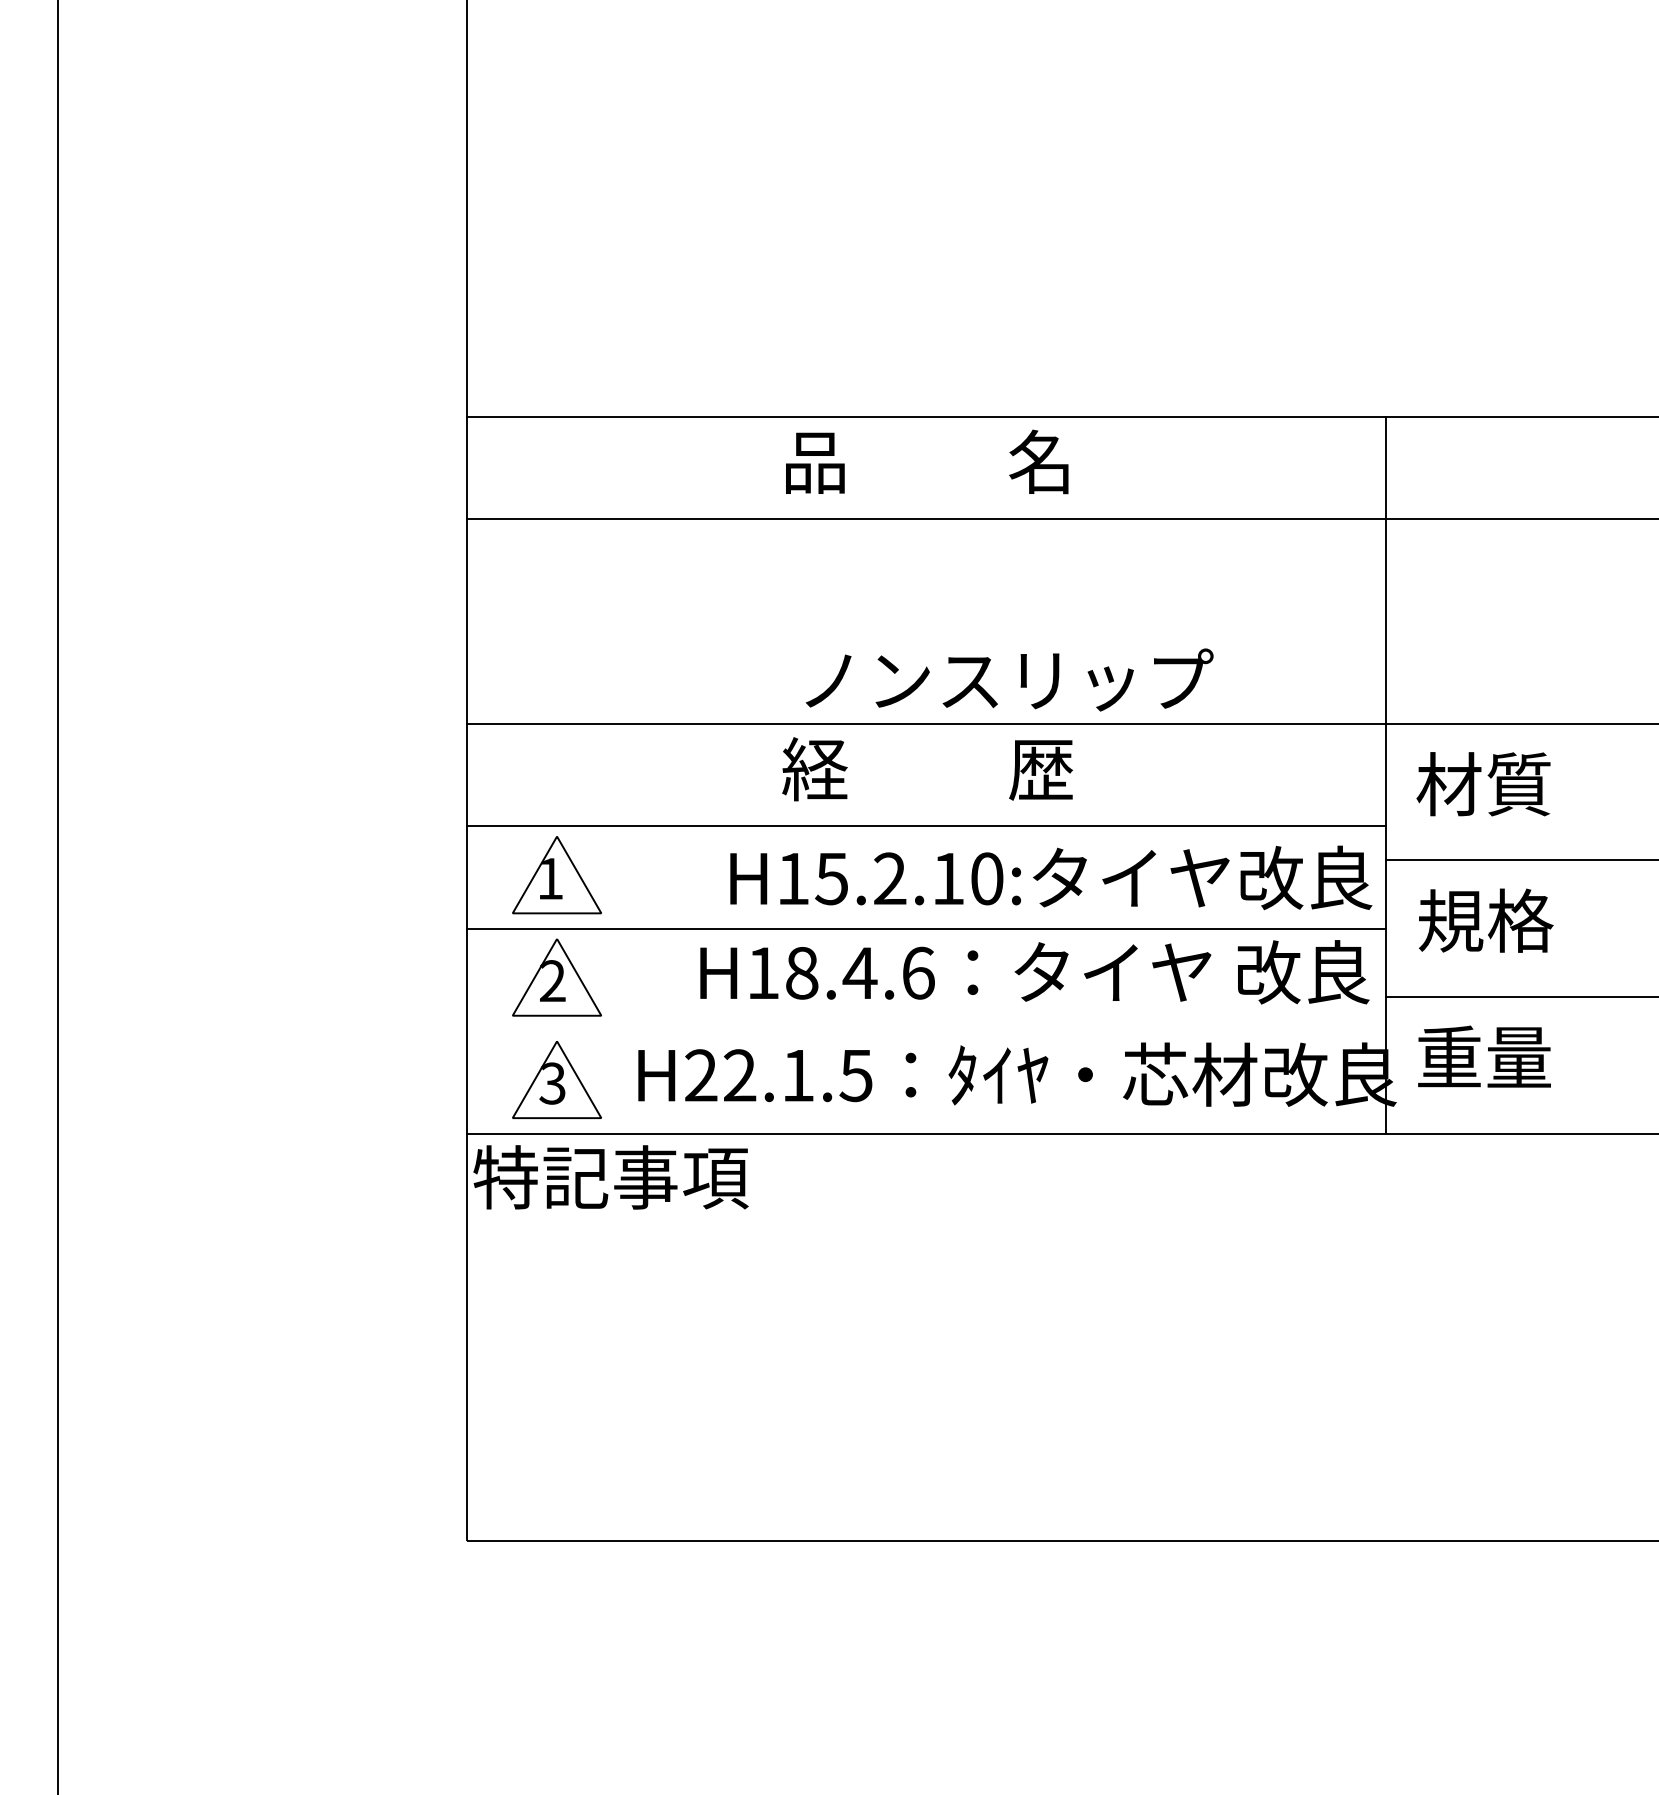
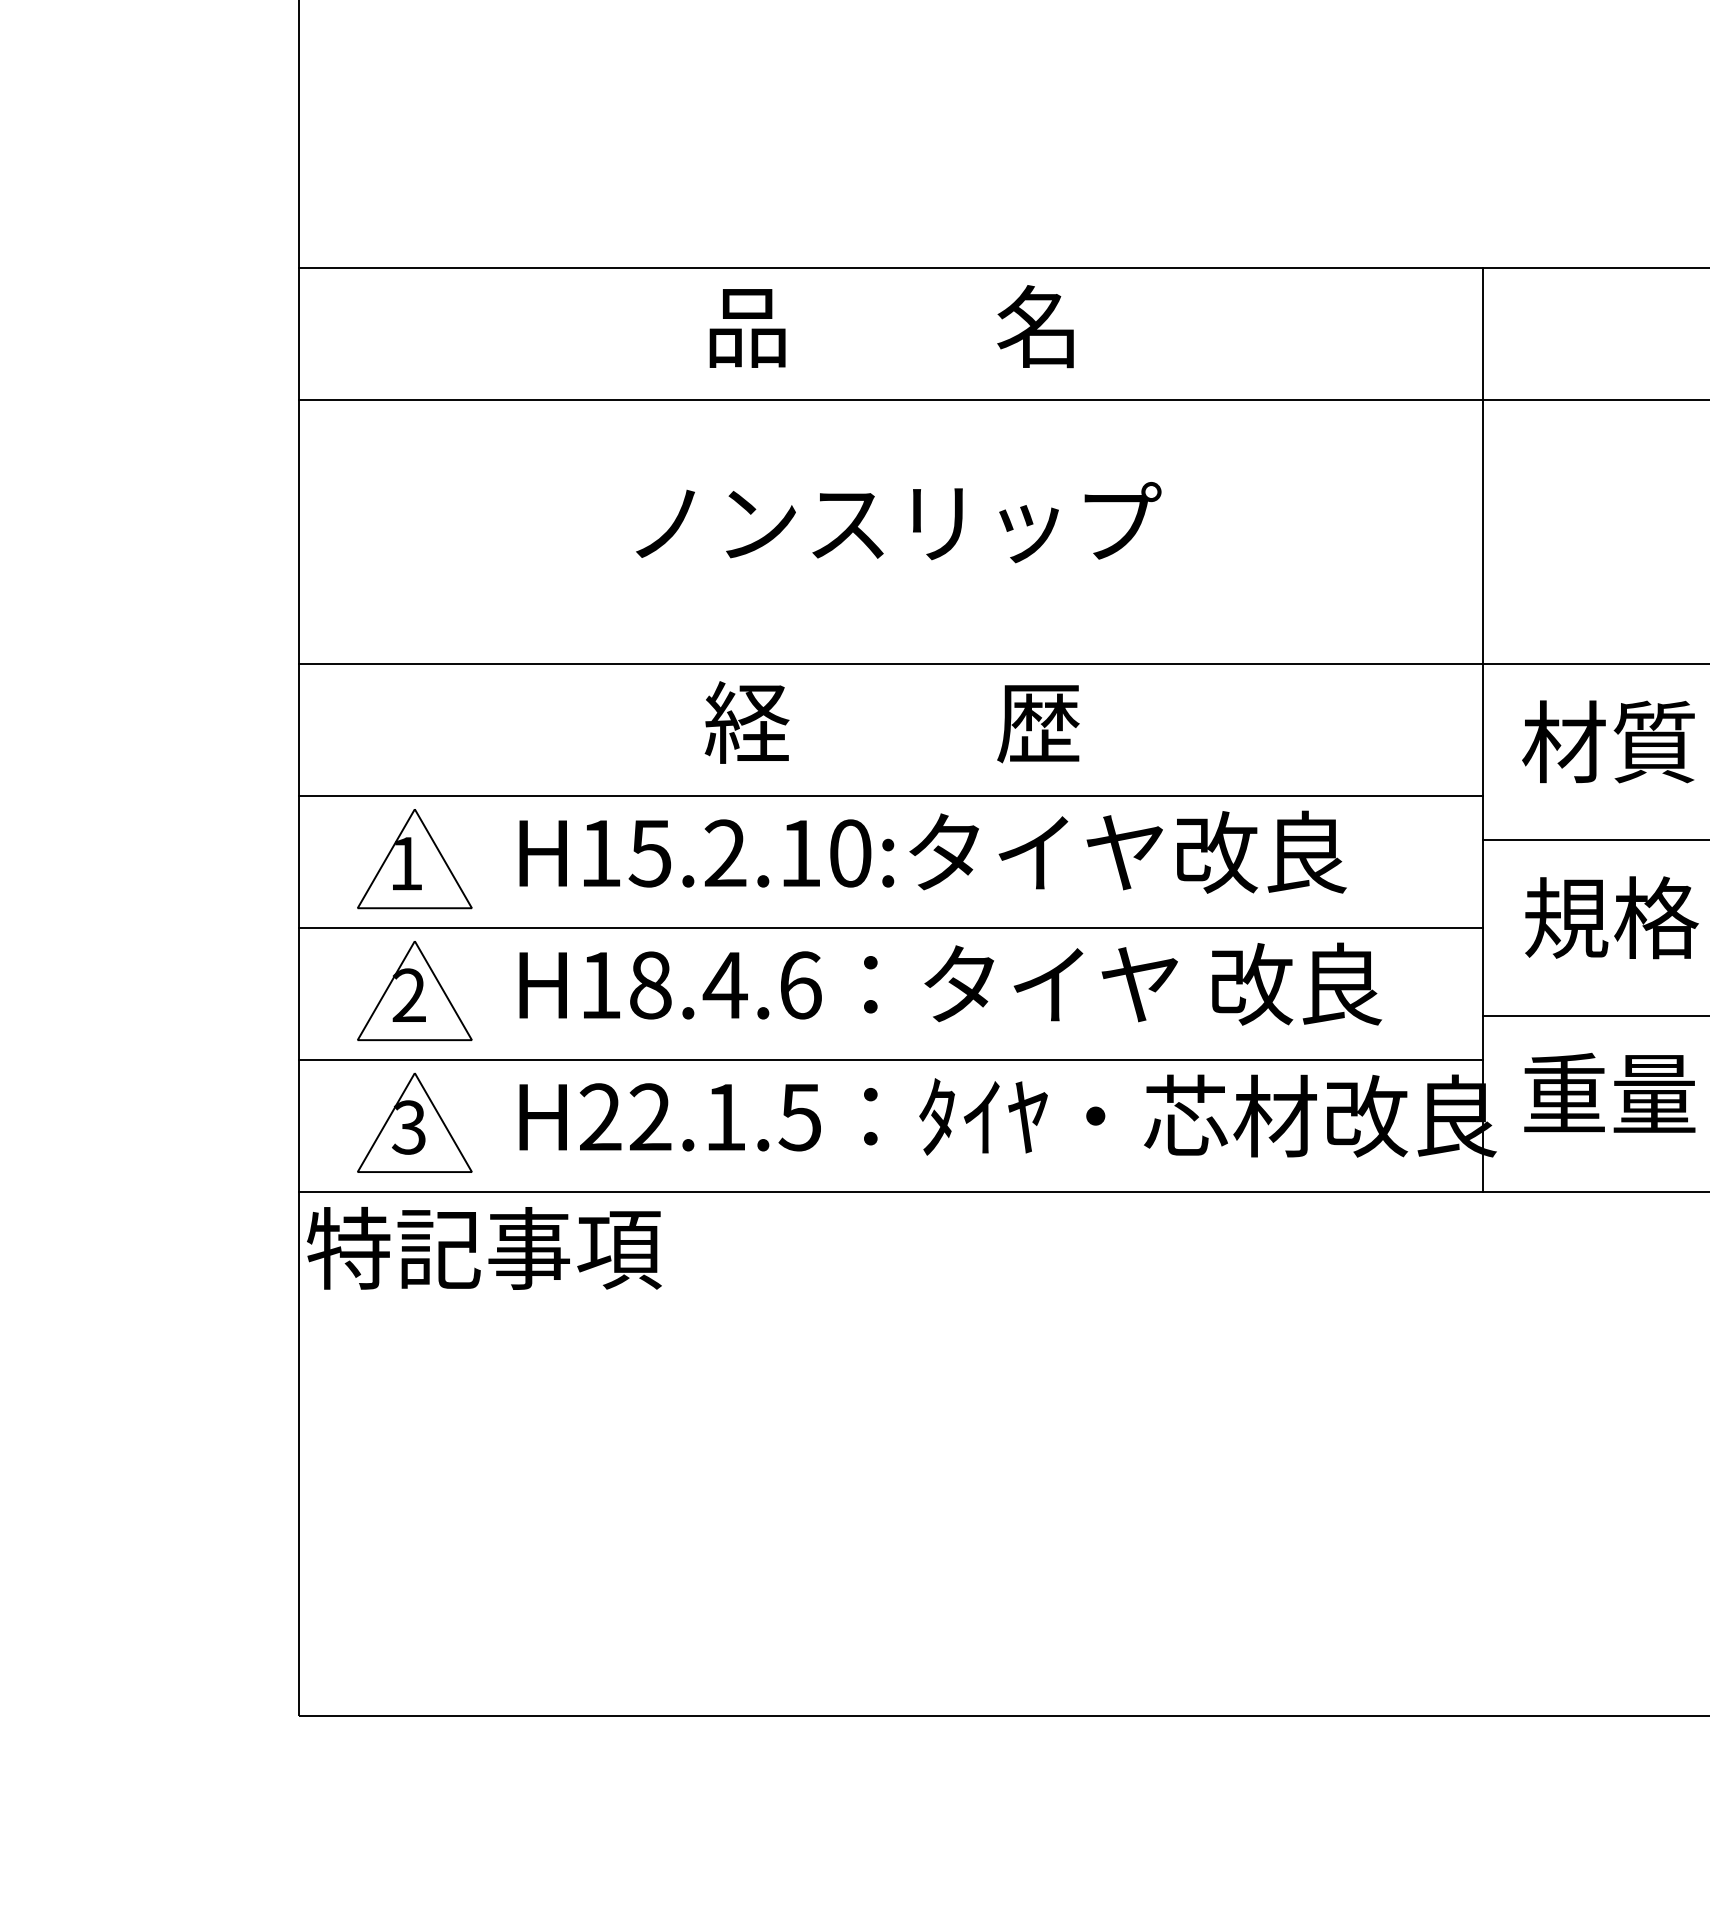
text: (1009, 679) -> (898, 521), moved
text: (1051, 877) -> (933, 851), moved
text: (1034, 972) -> (950, 984), moved
line: (926, 1031) -> (890, 1060), added

